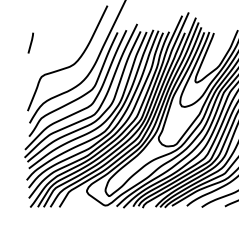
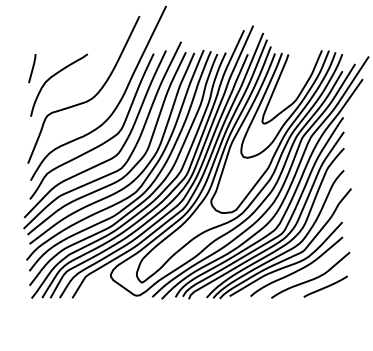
curve: (46, 48) -> (54, 76), added

